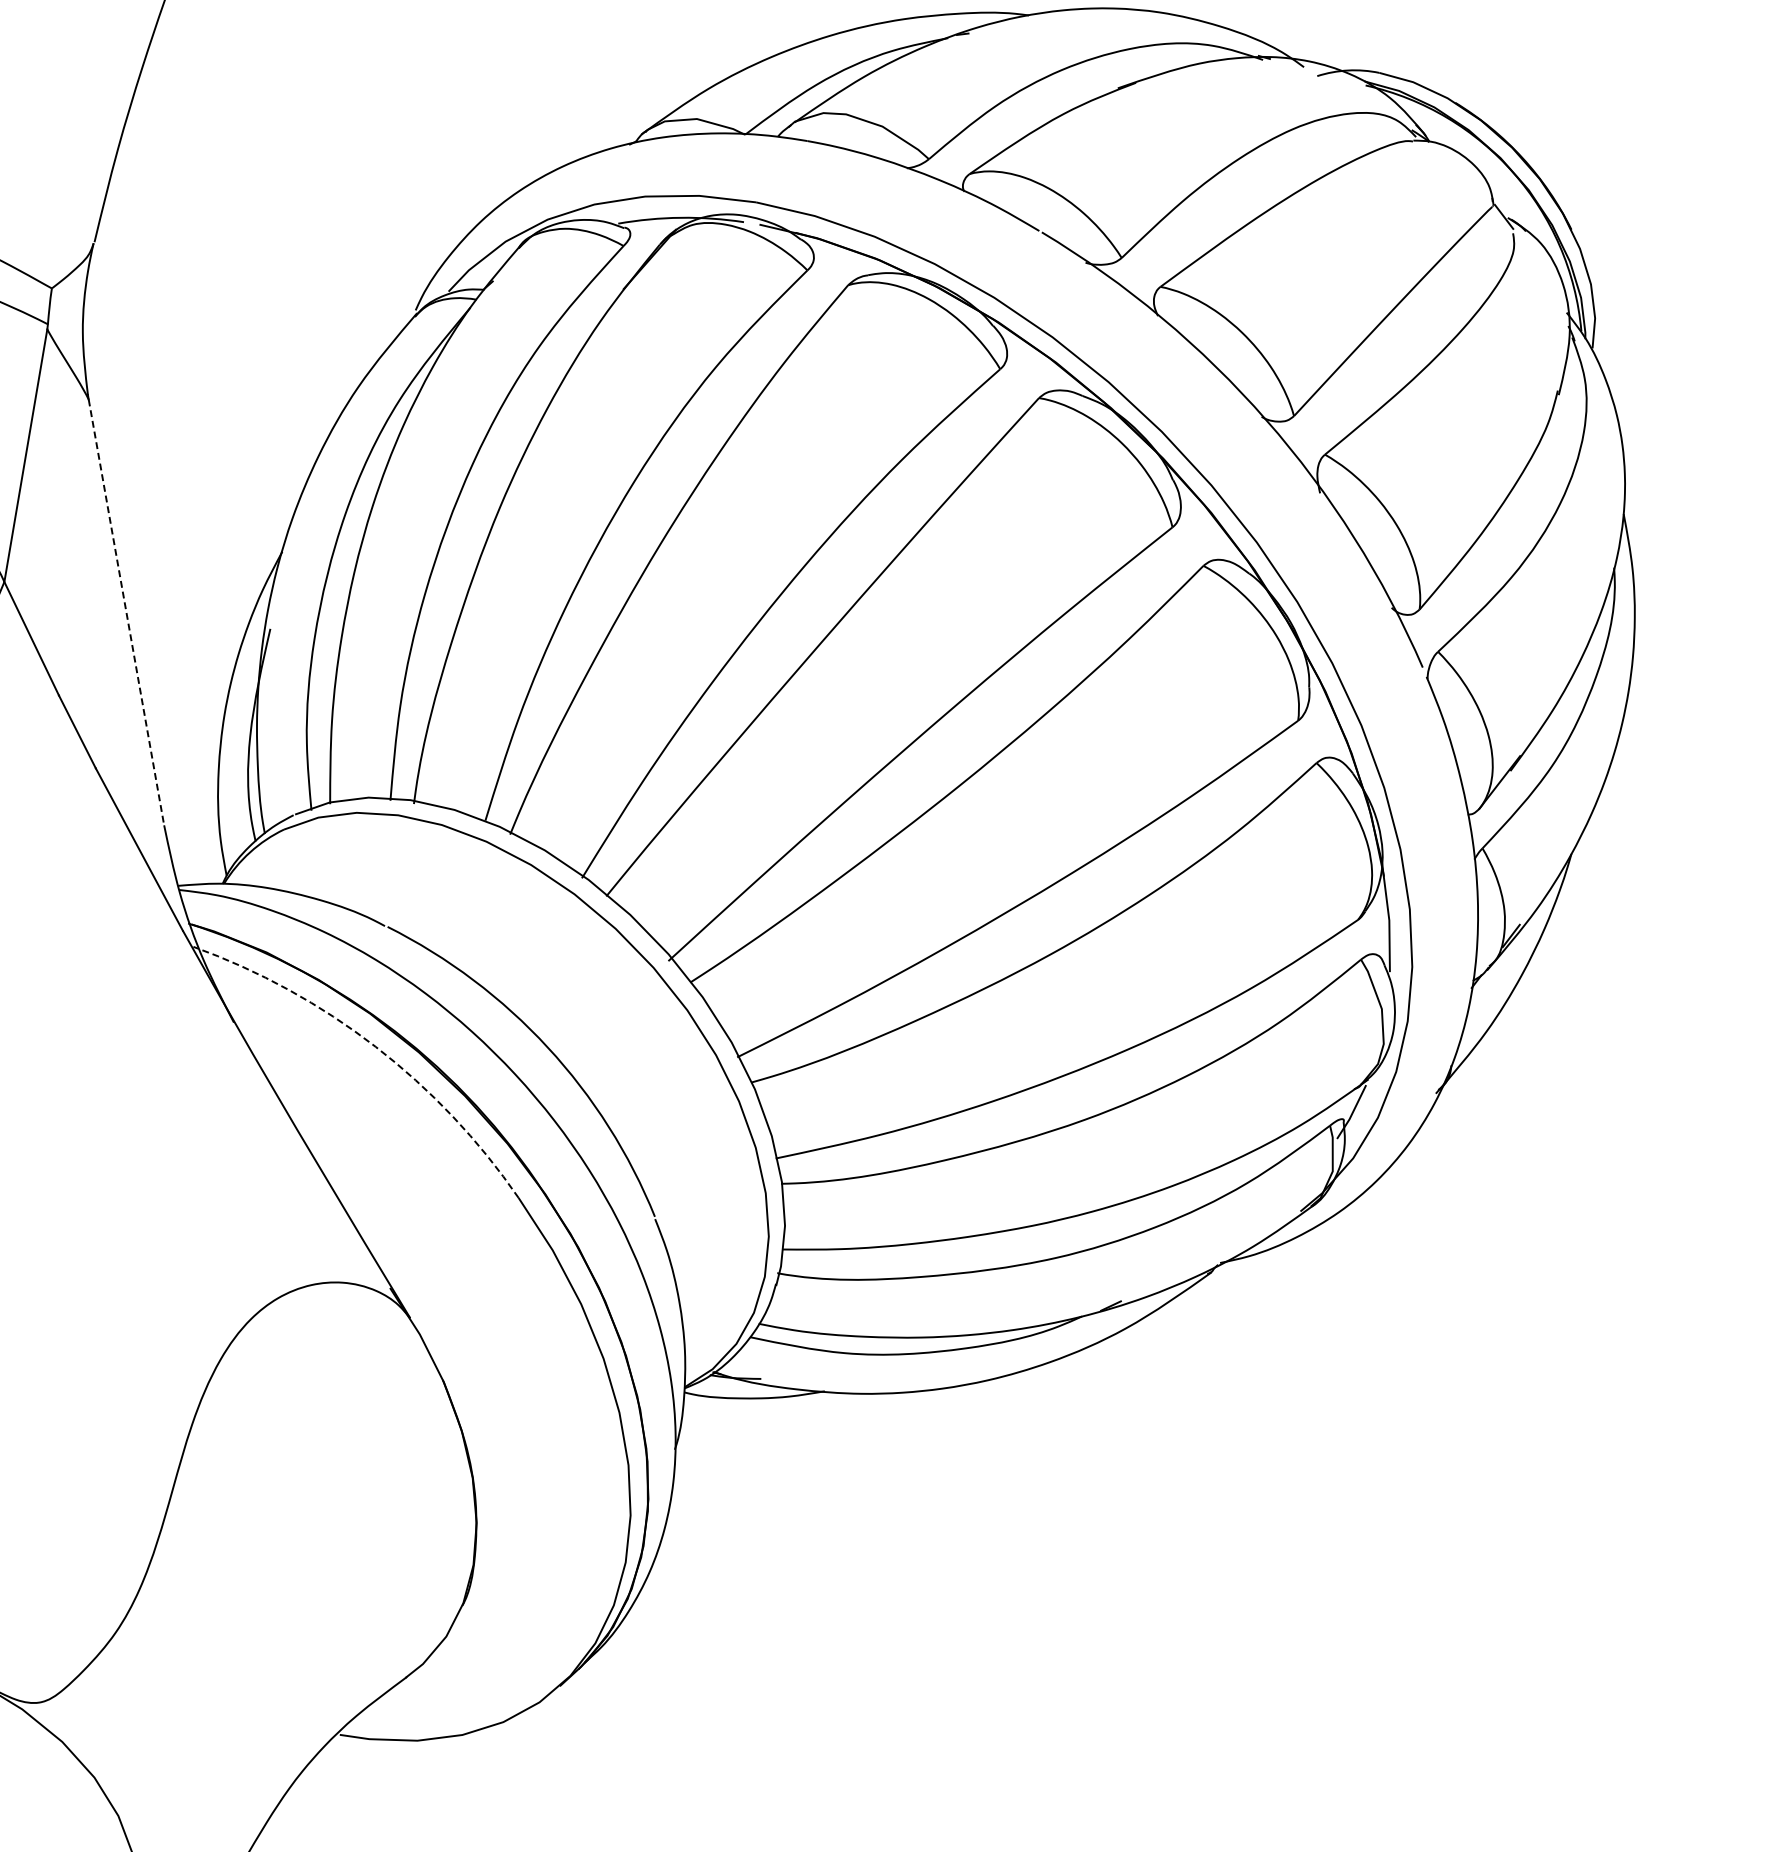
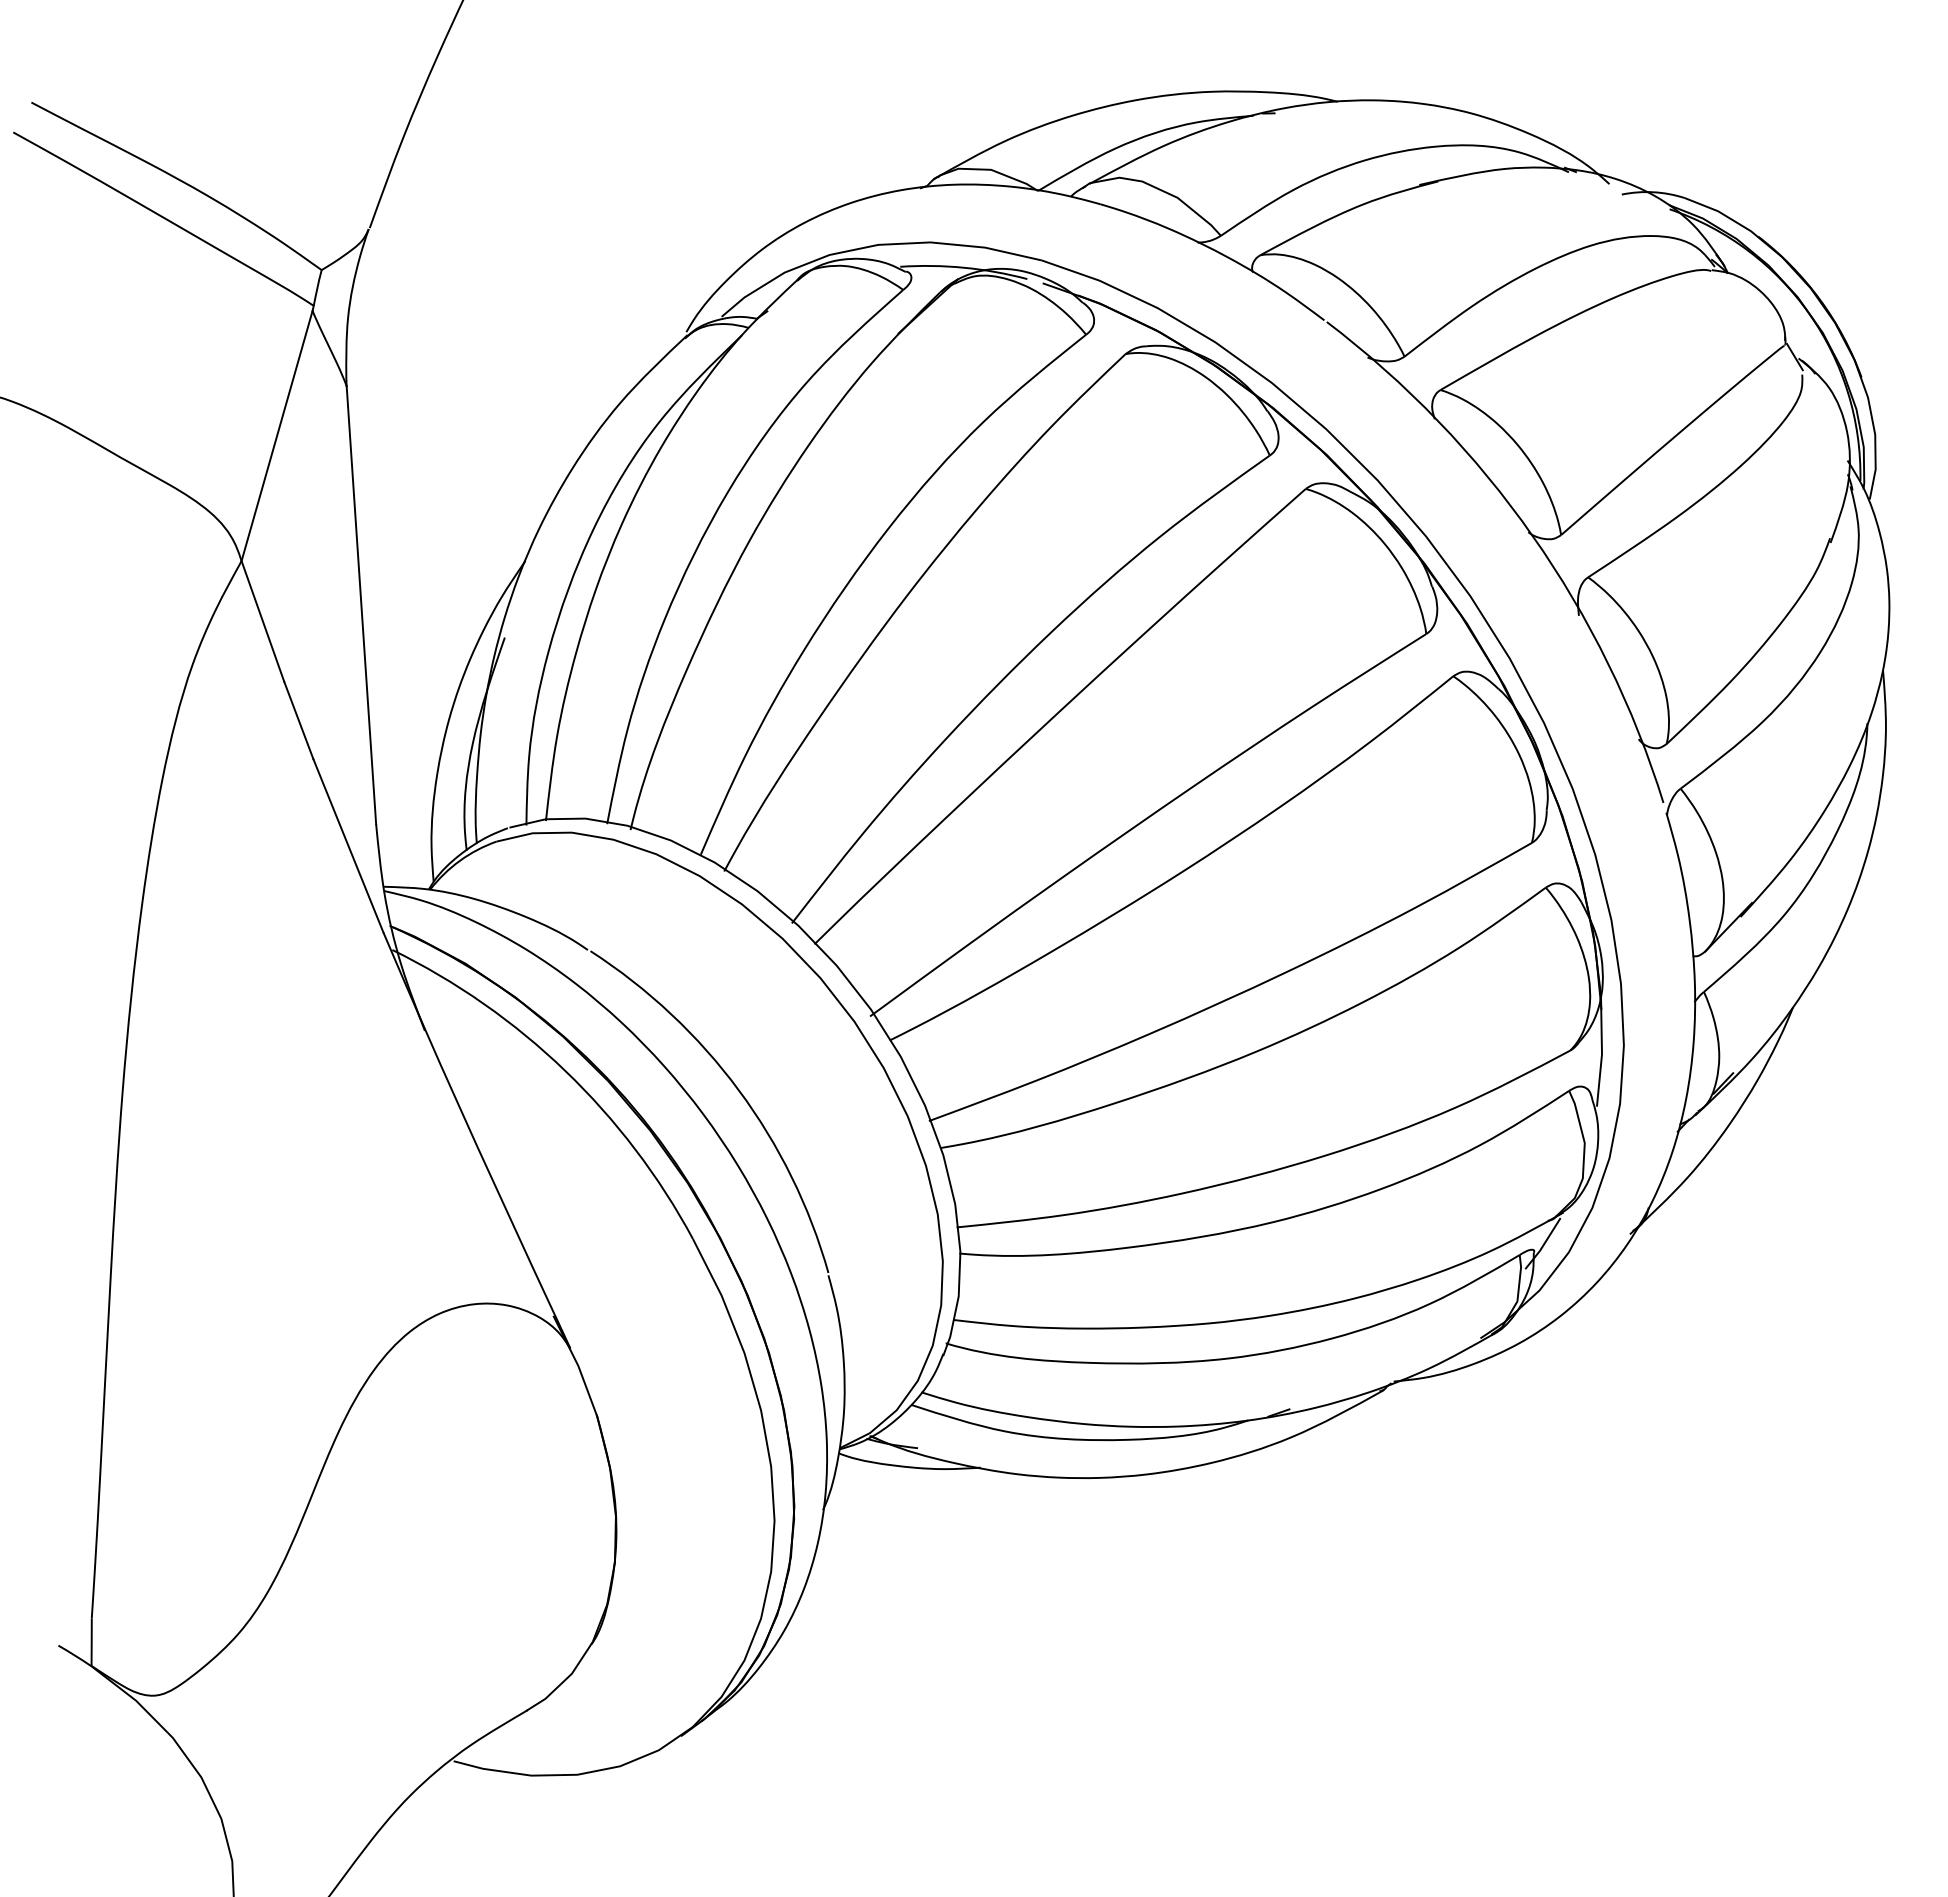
line: (126, 612) -> (361, 605), dashed -> solid
arc: (375, 1046) -> (565, 1070), dashed -> solid

